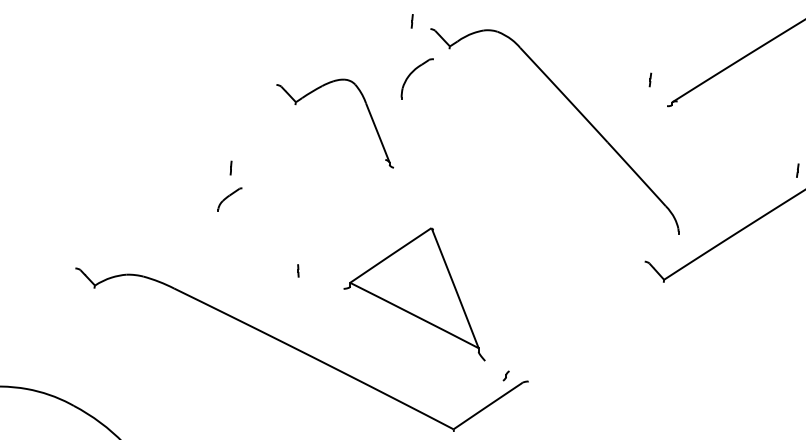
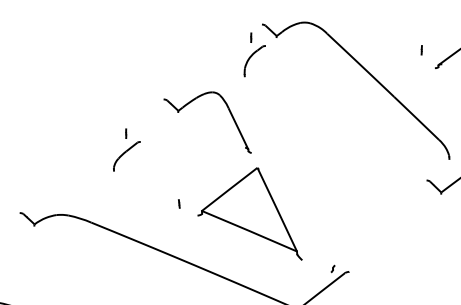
line: (411, 21) -> (250, 37), moved
part: (367, 110) -> (229, 113), moved
part: (229, 199) -> (126, 156), size x1.67
part: (414, 294) -> (248, 216), moved

